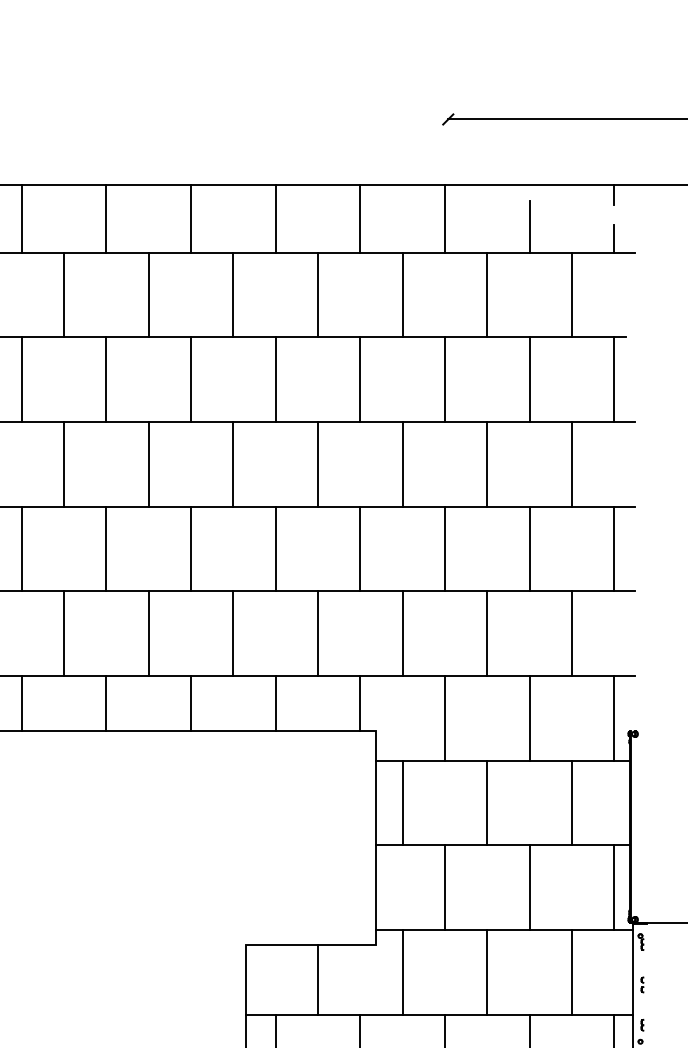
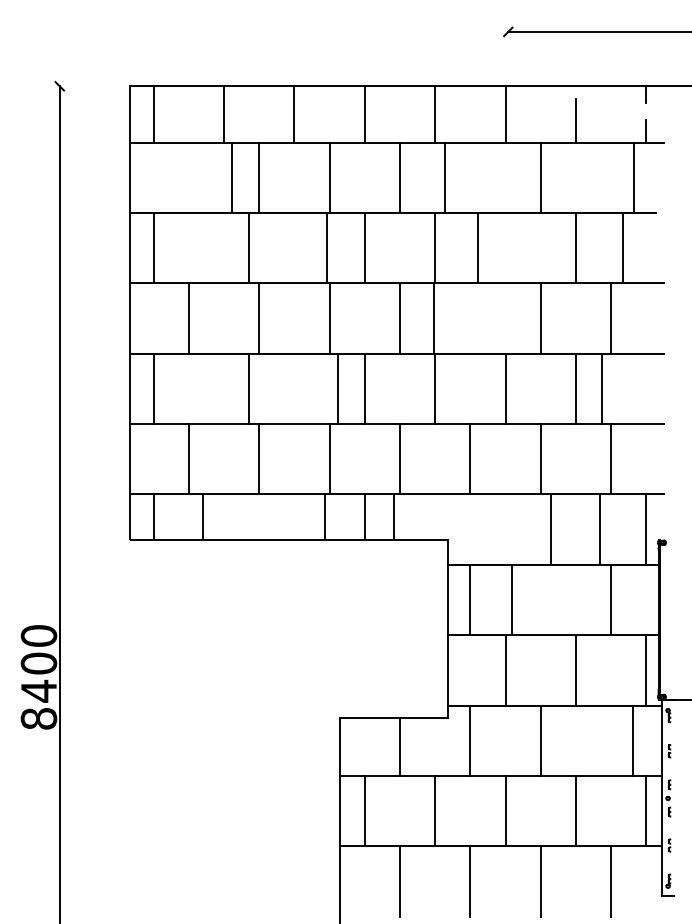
line: (63, 294) -> (231, 177), moved
line: (402, 294) -> (445, 177), moved
line: (572, 294) -> (634, 177), moved
line: (106, 380) -> (249, 248), moved
line: (191, 380) -> (327, 248), moved
line: (444, 380) -> (477, 248), moved
line: (614, 380) -> (623, 248), moved
line: (402, 464) -> (434, 318), moved
line: (106, 548) -> (249, 388), moved
line: (191, 548) -> (338, 388), moved
line: (614, 548) -> (602, 388), moved
line: (106, 703) -> (203, 517), moved
line: (191, 703) -> (325, 517), moved
line: (360, 703) -> (394, 517), moved
line: (444, 718) -> (550, 529), moved
line: (529, 718) -> (599, 529), moved
line: (487, 802) -> (511, 599), moved
line: (572, 972) -> (633, 740), moved

